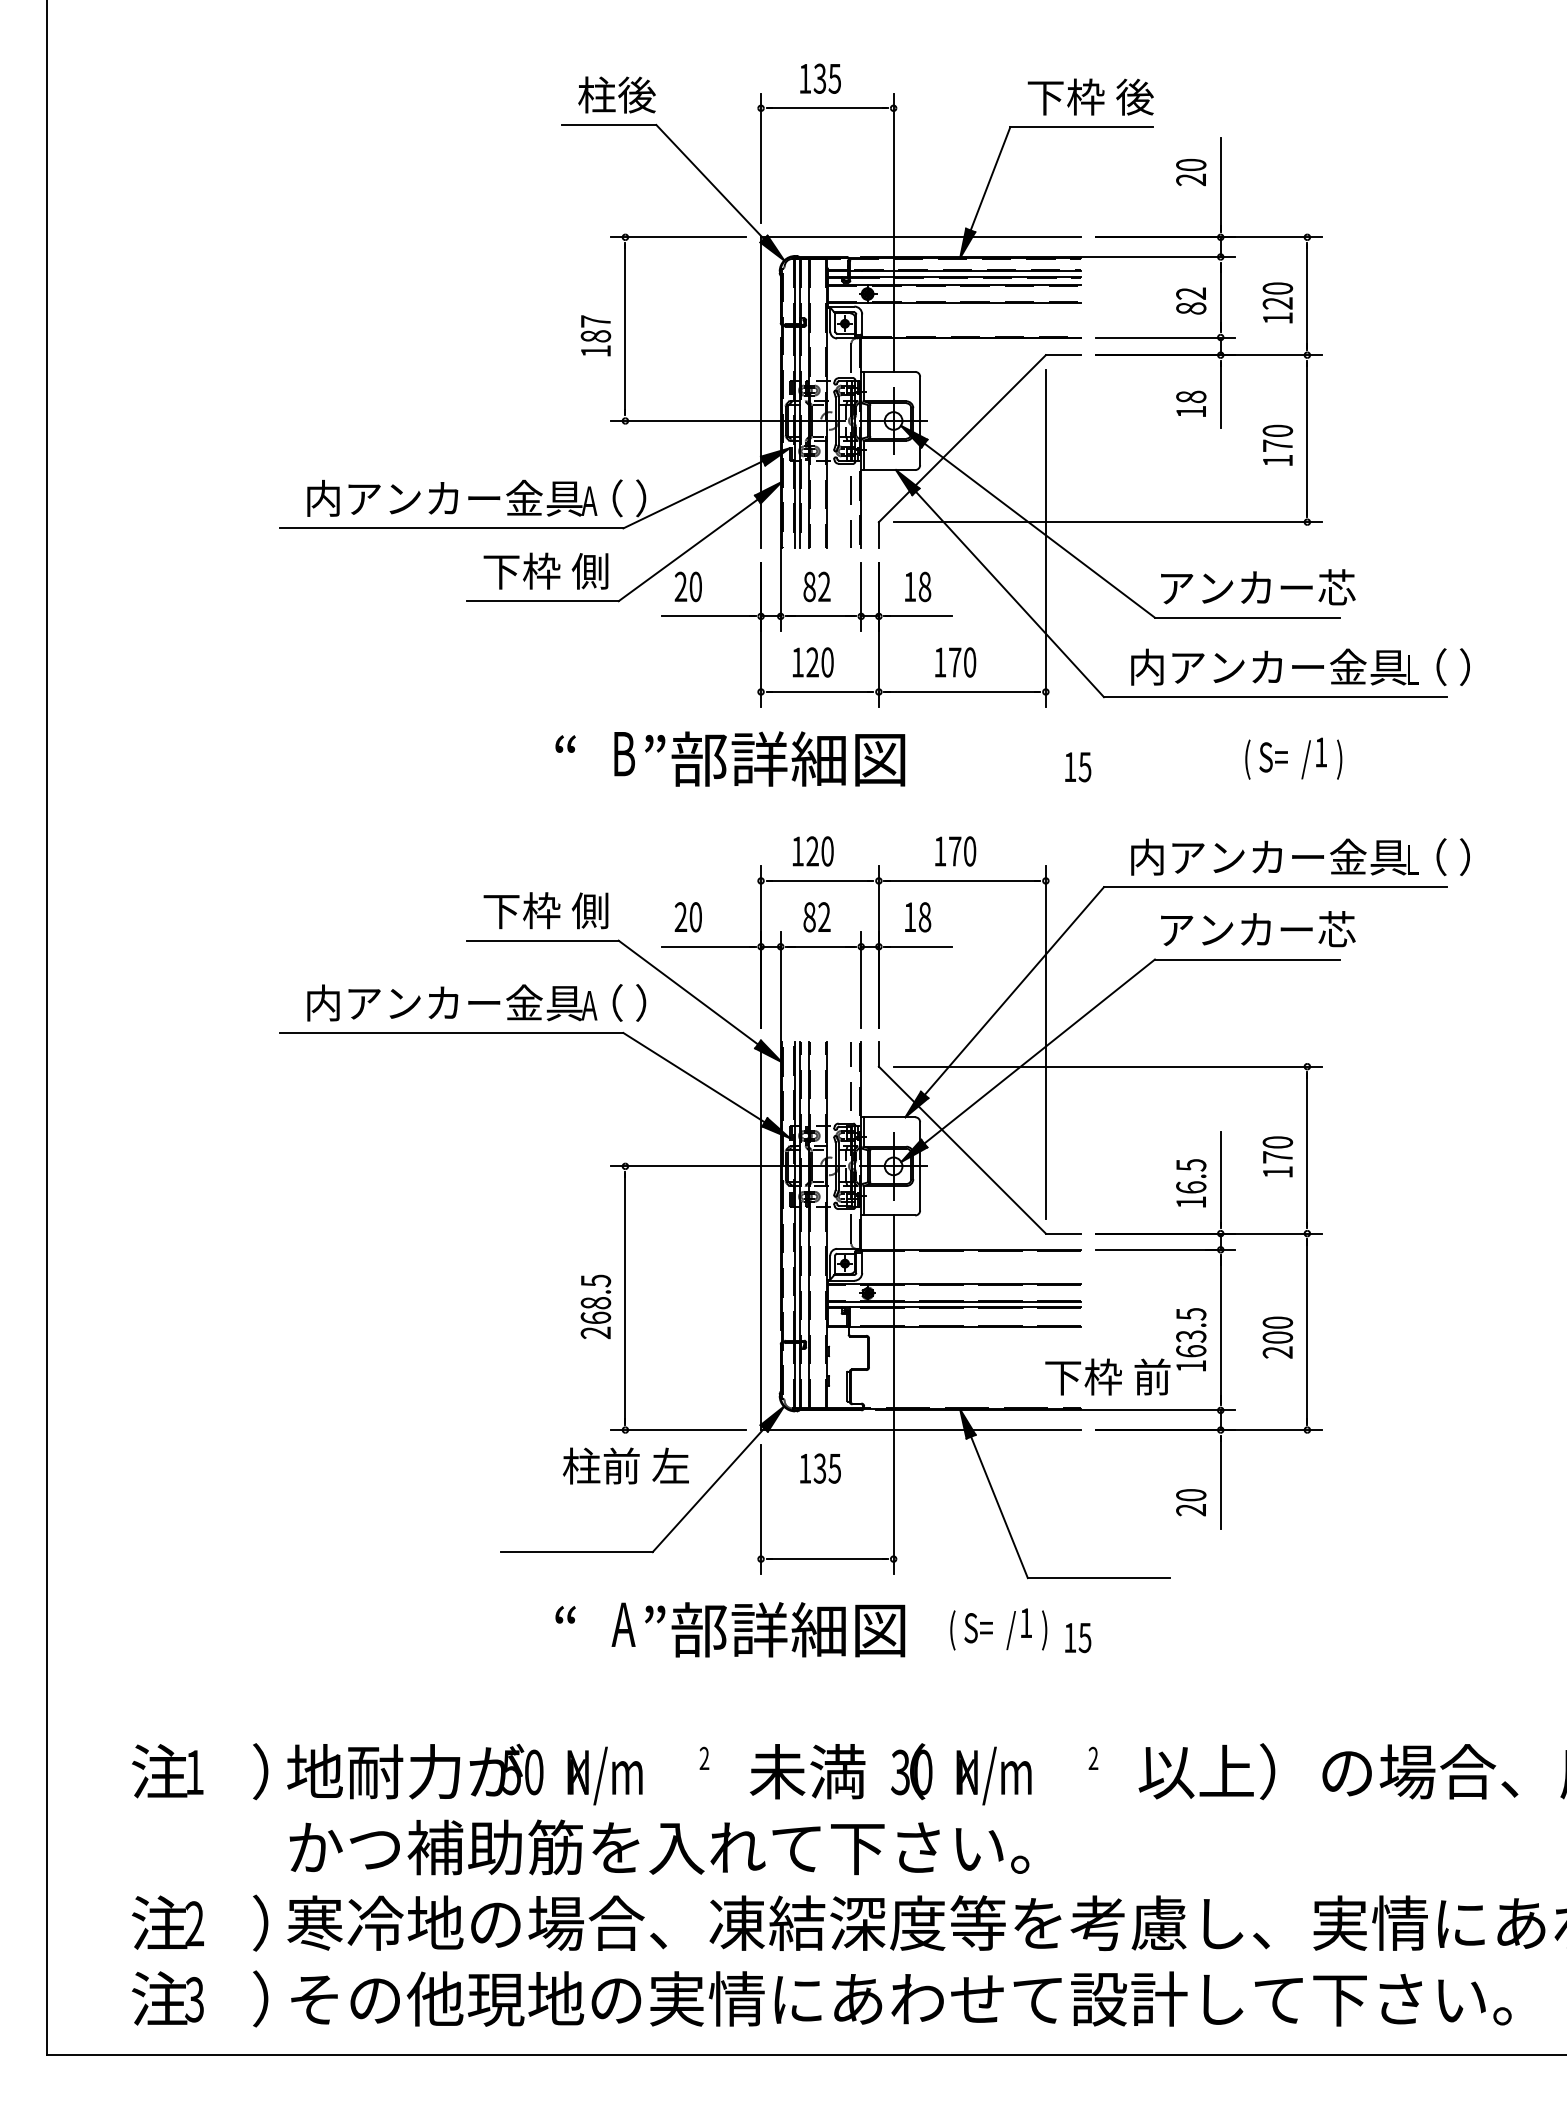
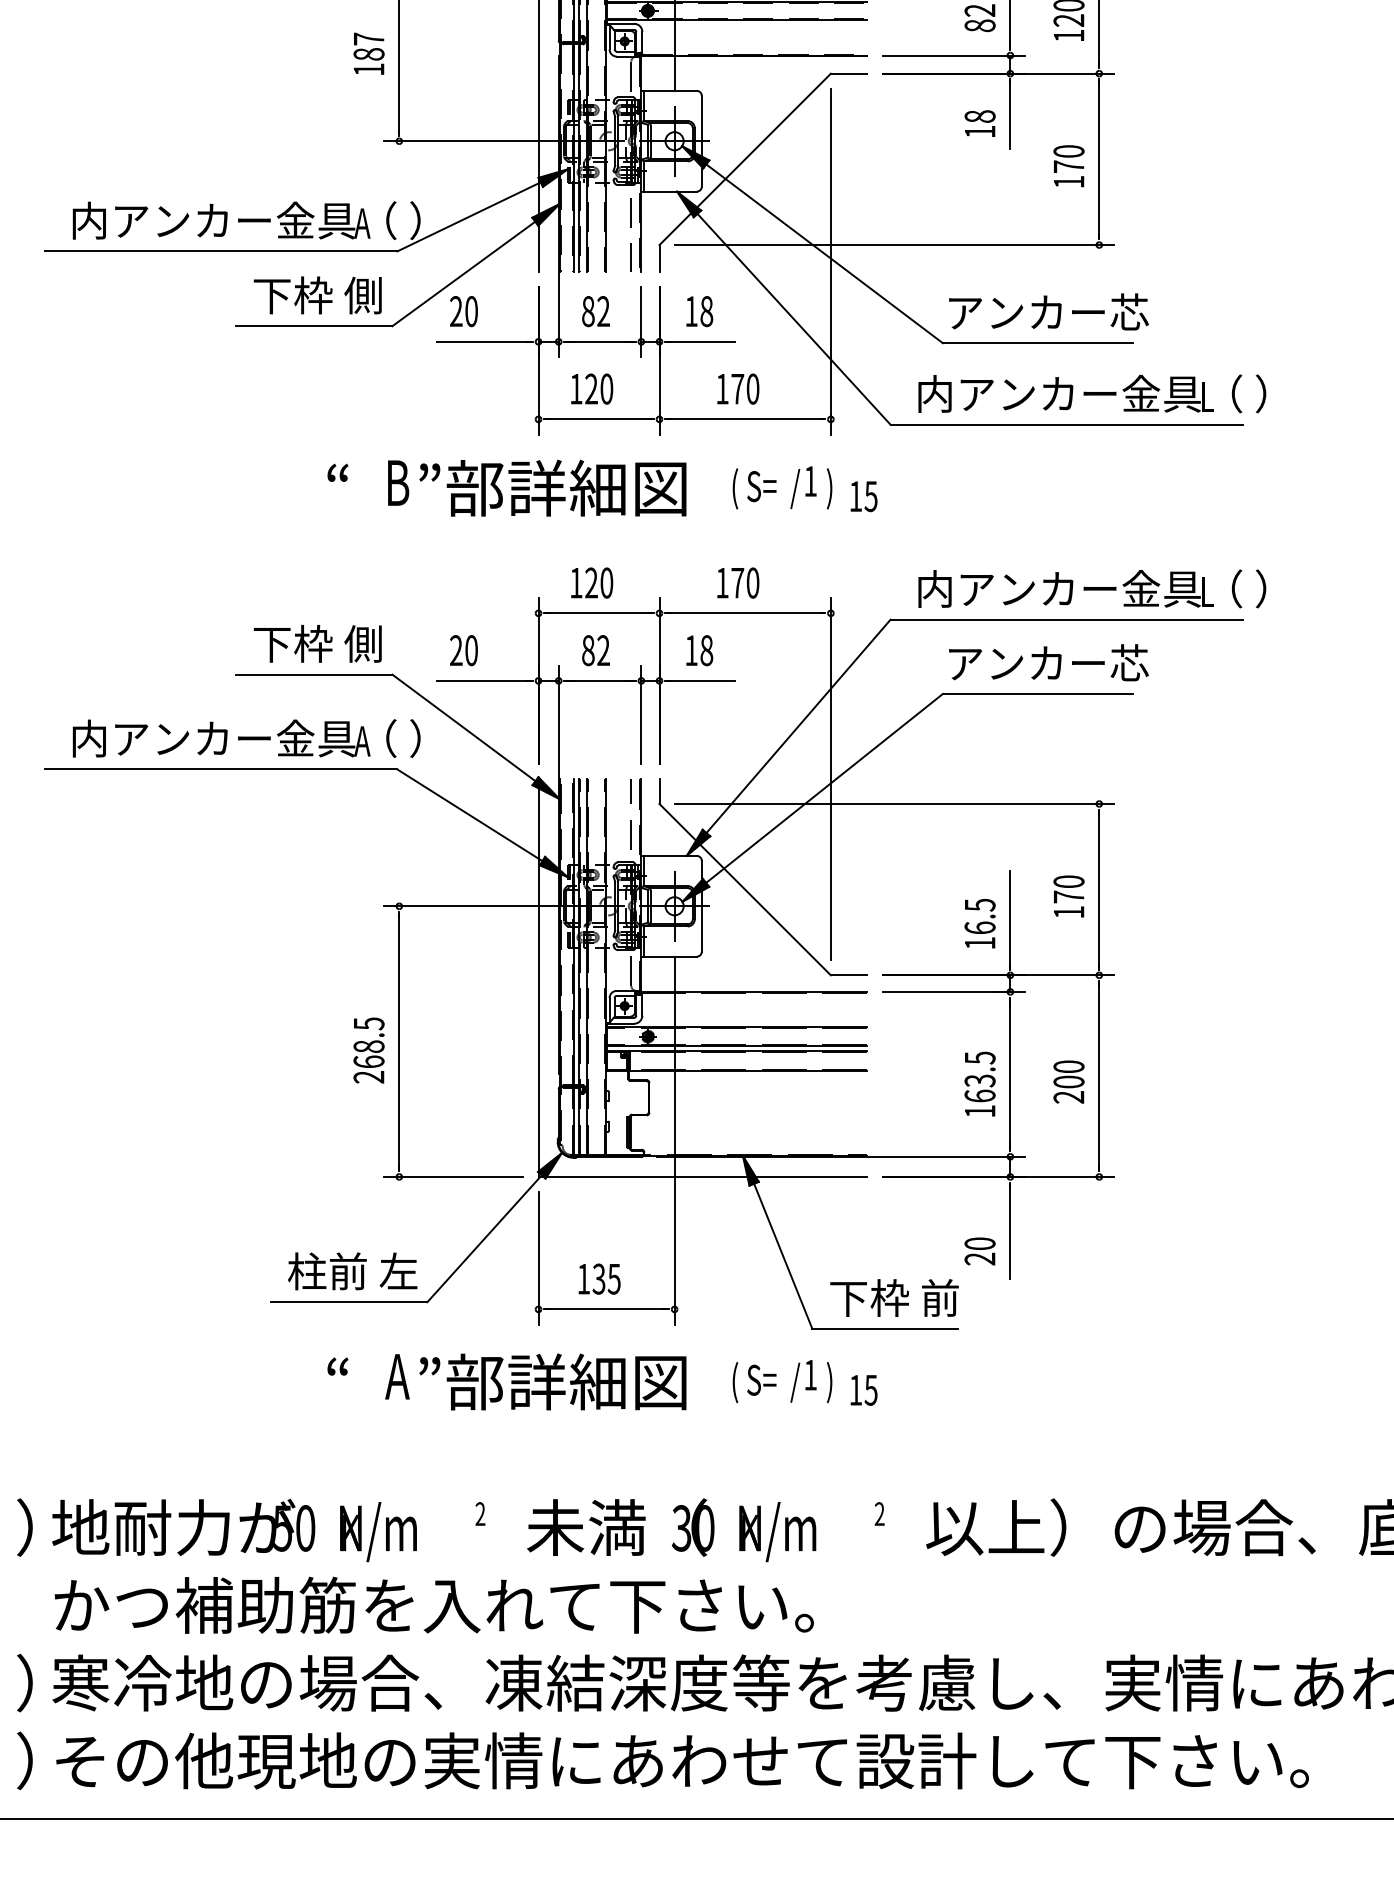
text: (1293, 758) -> (782, 487), moved
text: (1107, 1376) -> (894, 1297), moved
text: (625, 1465) -> (352, 1270), moved
text: (820, 1468) -> (599, 1279), moved

